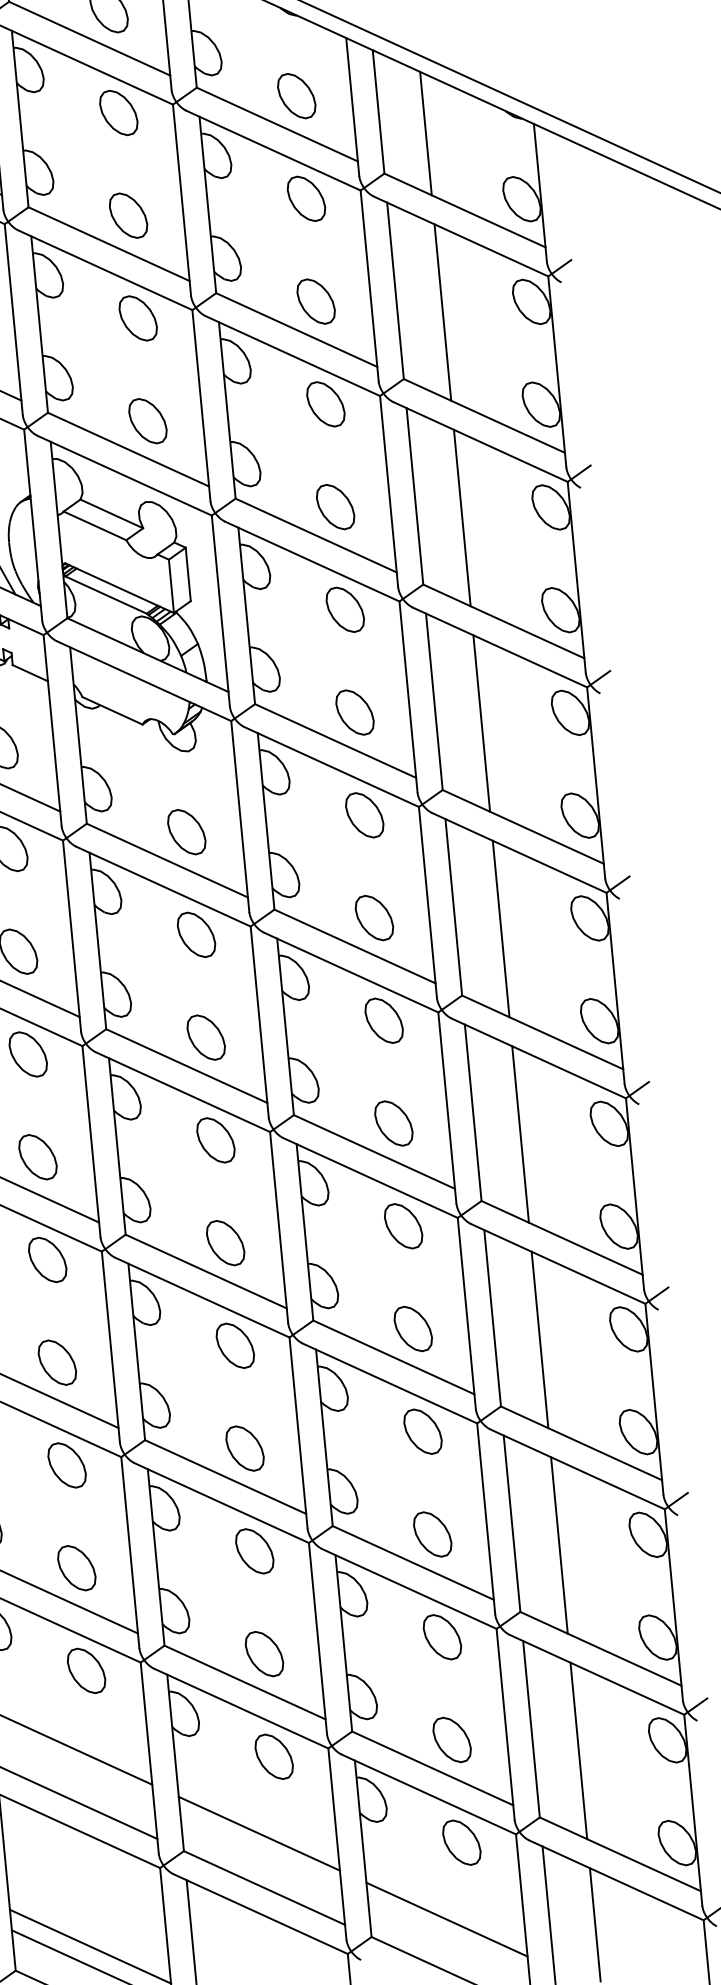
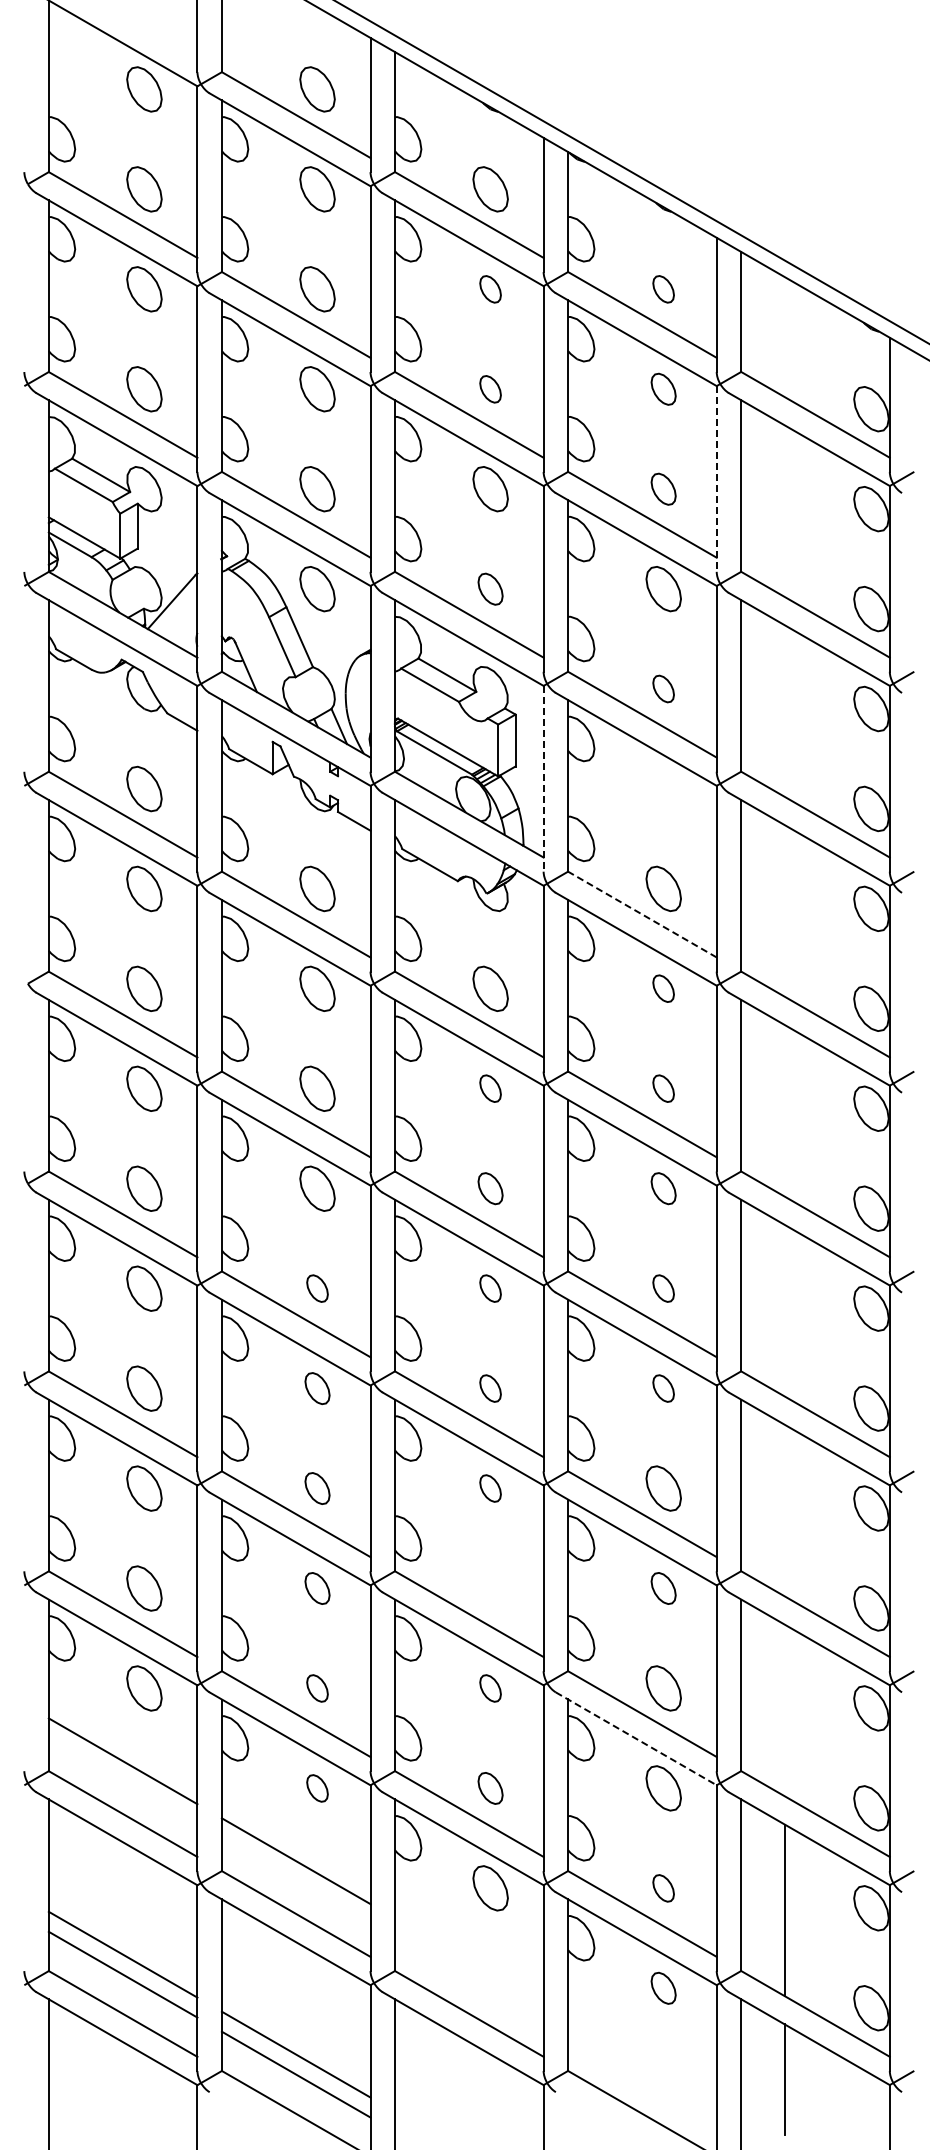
part: (296, 96) -> (663, 289), size x0.6
part: (118, 113) -> (490, 289), size x0.6
line: (425, 133) -> (784, 337), removed
part: (306, 199) -> (663, 389), size x0.7
part: (128, 216) -> (490, 389), size x0.6
line: (369, 285) -> (716, 478), solid -> dashed
part: (315, 301) -> (663, 489), size x0.7
line: (442, 312) -> (784, 511), removed
part: (147, 421) -> (490, 589), size x0.7
part: (335, 506) -> (663, 688), size x0.6
line: (461, 517) -> (784, 710), removed
part: (345, 609) -> (663, 788), removed
line: (220, 610) -> (543, 778), solid -> dashed
line: (481, 723) -> (784, 910), removed
line: (335, 740) -> (642, 914), solid -> dashed
part: (364, 814) -> (663, 988), size x0.6
part: (374, 917) -> (663, 1088), size x0.6
line: (500, 928) -> (784, 1110), removed
part: (196, 934) -> (490, 1088), size x0.6
part: (383, 1020) -> (663, 1188), size x0.7
part: (206, 1037) -> (490, 1188), size x0.7
part: (393, 1123) -> (663, 1288), size x0.6
line: (520, 1134) -> (784, 1310), removed
part: (215, 1140) -> (490, 1288), size x0.6
part: (37, 1157) -> (317, 1288), size x0.6
part: (403, 1226) -> (663, 1388), size x0.6
part: (225, 1242) -> (490, 1388), size x0.6
part: (47, 1259) -> (317, 1388), size x0.7
line: (539, 1339) -> (784, 1510), removed
part: (235, 1345) -> (490, 1488), size x0.6
part: (57, 1362) -> (317, 1488), size x0.7
part: (422, 1431) -> (663, 1588), size x0.7
part: (244, 1448) -> (490, 1588), removed
part: (67, 1465) -> (317, 1588), size x0.7
line: (559, 1545) -> (784, 1710), removed
part: (254, 1551) -> (490, 1688), size x0.6
part: (76, 1568) -> (317, 1688), size x0.6
line: (409, 1588) -> (636, 1738), solid -> dashed
part: (264, 1654) -> (490, 1788), size x0.7
part: (86, 1671) -> (317, 1788), size x0.6
part: (451, 1740) -> (663, 1888), size x0.6
line: (259, 1834) -> (469, 1961), removed
part: (461, 1842) -> (663, 1988), size x0.7
line: (447, 1919) -> (642, 2060), removed

